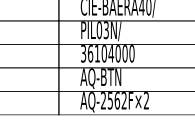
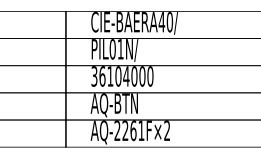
text: (106, 30) -> (120, 49), PIL03N/ -> PIL01N/
text: (117, 100) -> (133, 130), AQ-2562F×2 -> AQ-2261F×2

